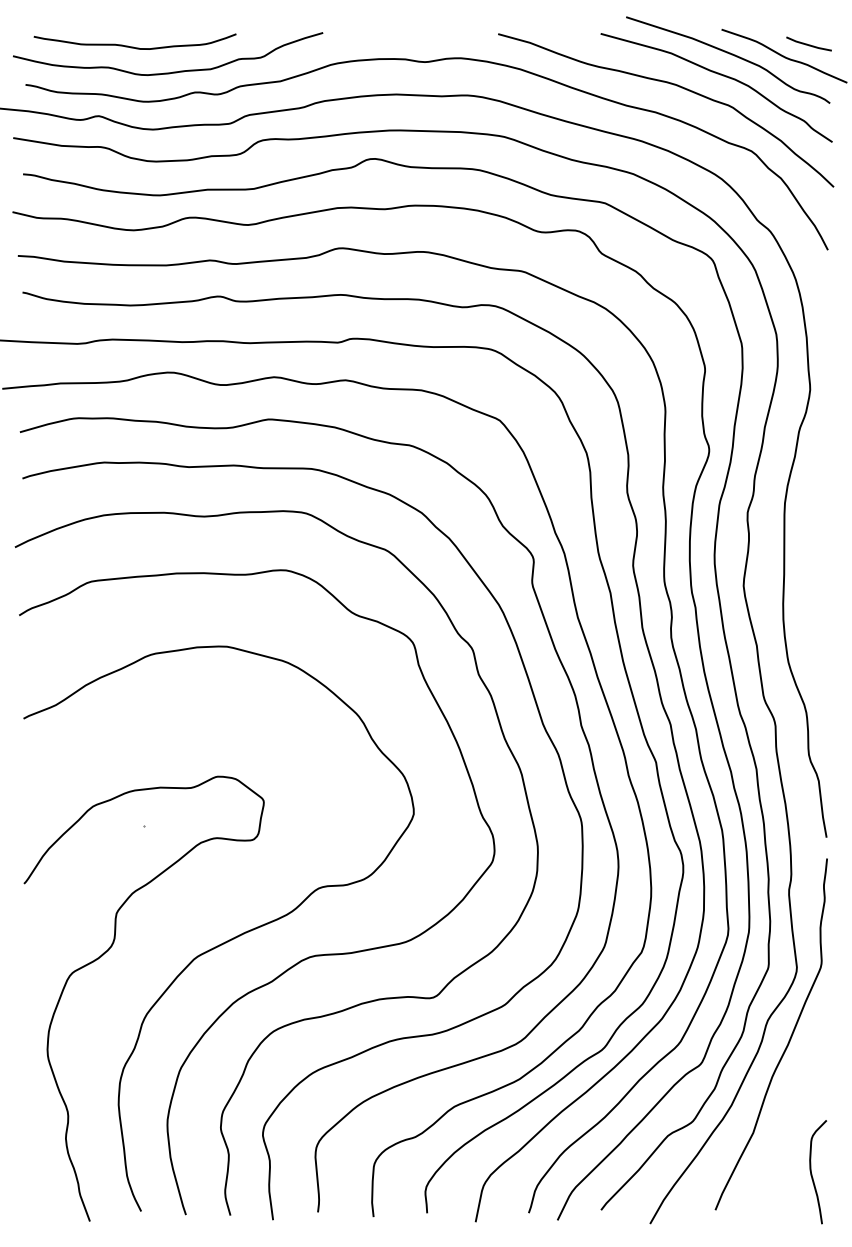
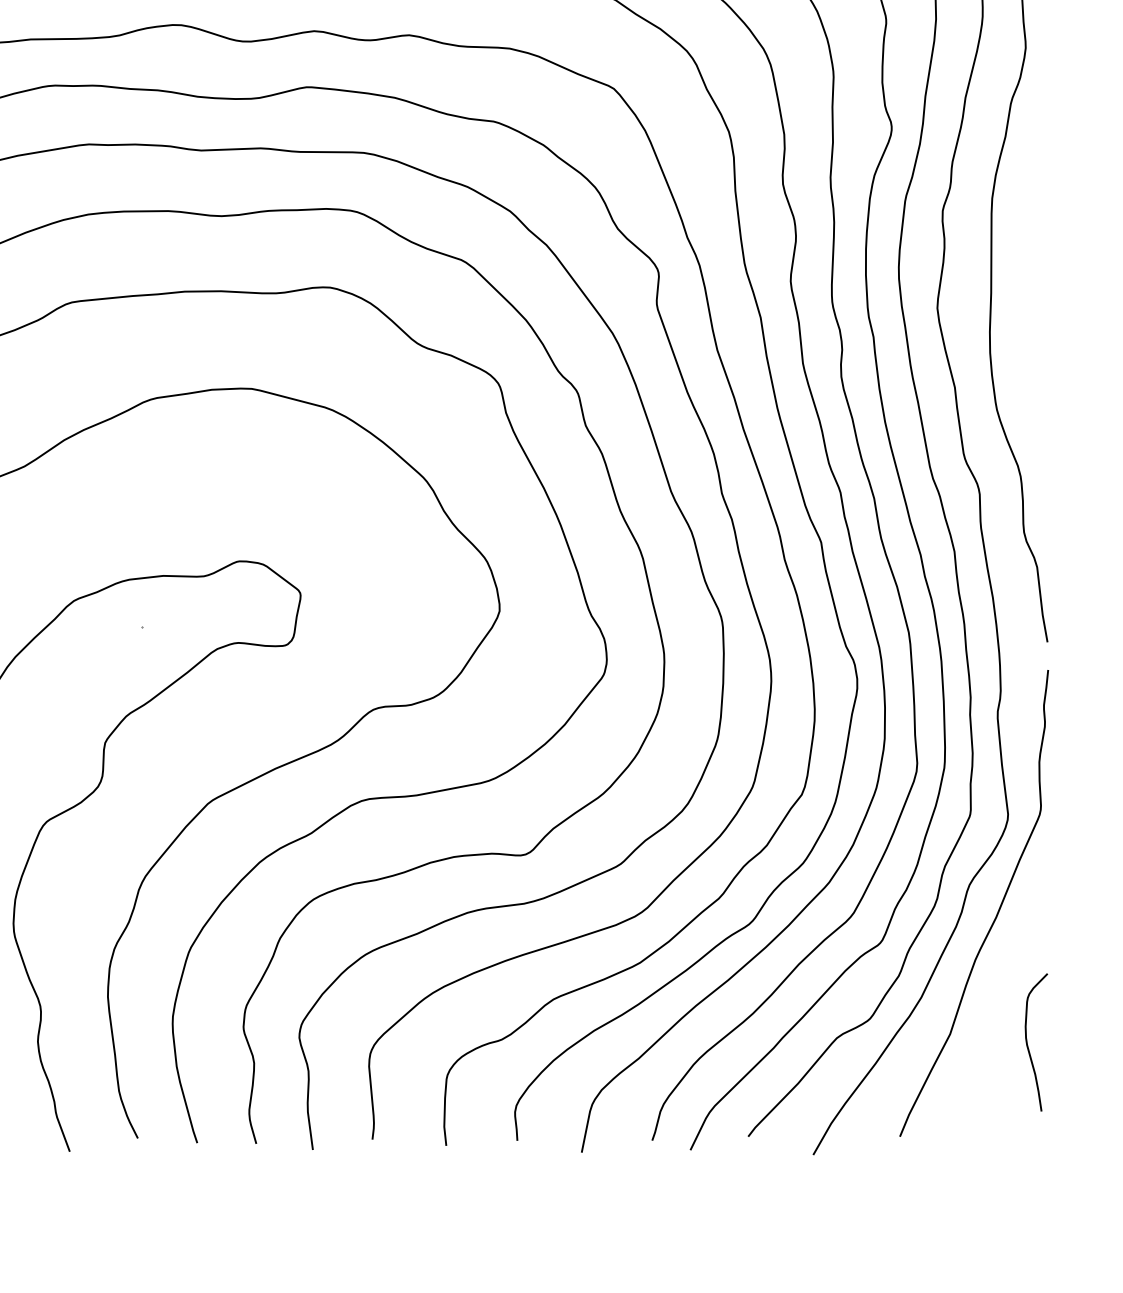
curve: (812, 1173) -> (1028, 1044), moved

